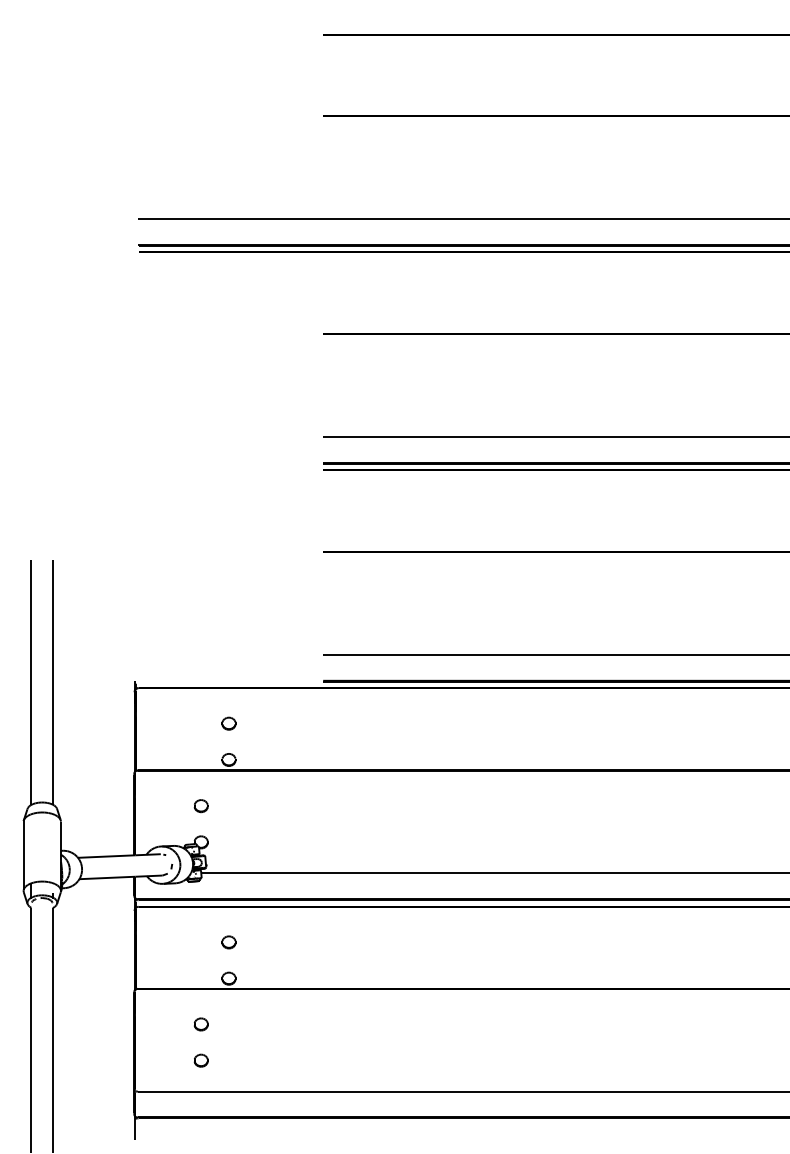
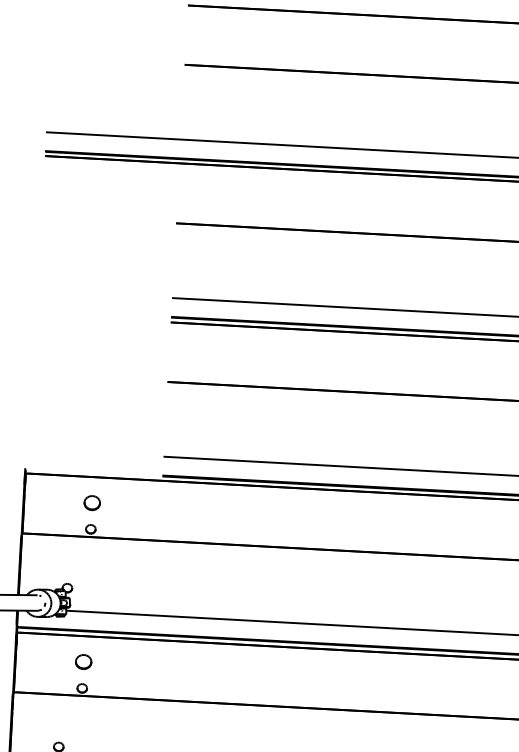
part: (228, 723) -> (91, 502), size x1.6
part: (200, 806) -> (68, 562), removed
part: (228, 942) -> (83, 662), size x1.6
part: (201, 1024) -> (60, 720), removed

